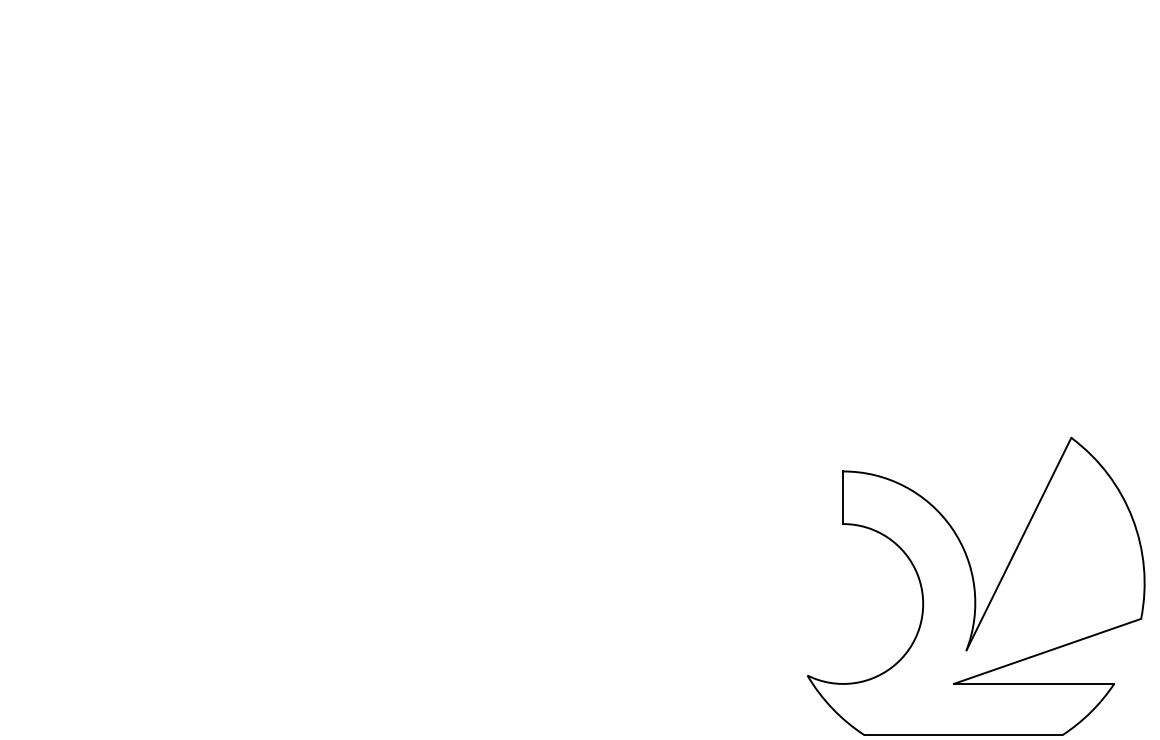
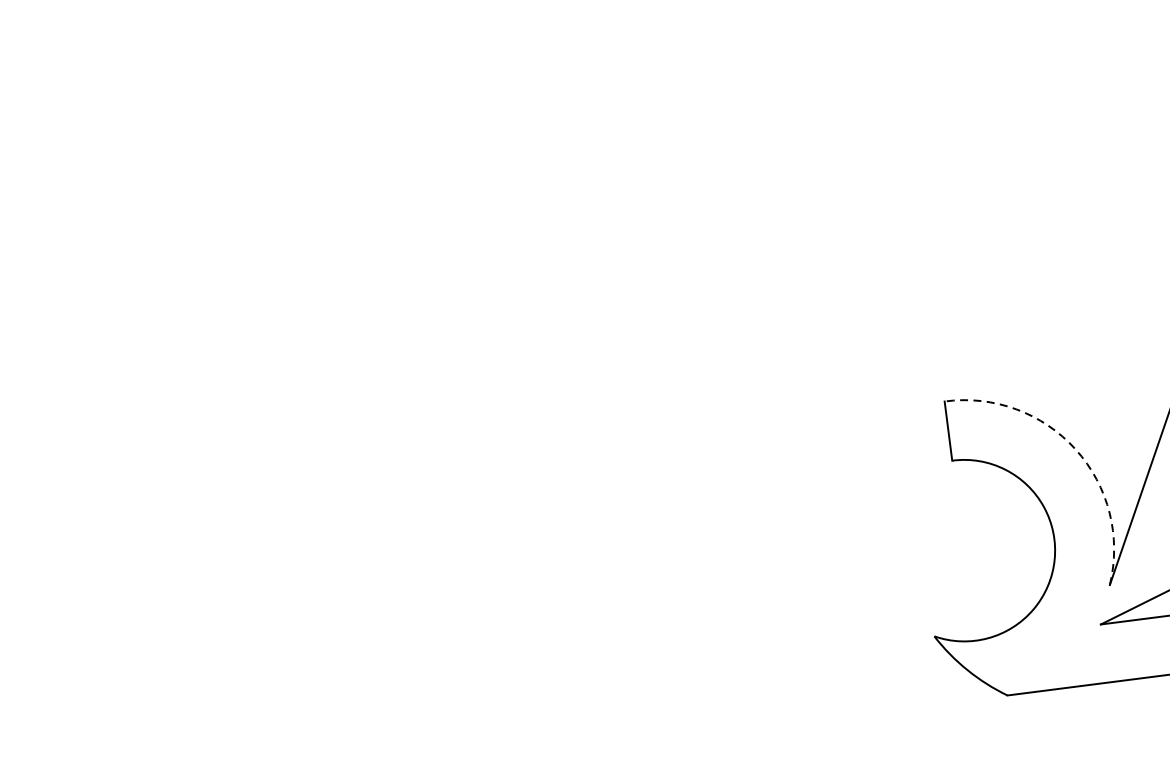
arc: (951, 528) -> (1075, 450), solid -> dashed

